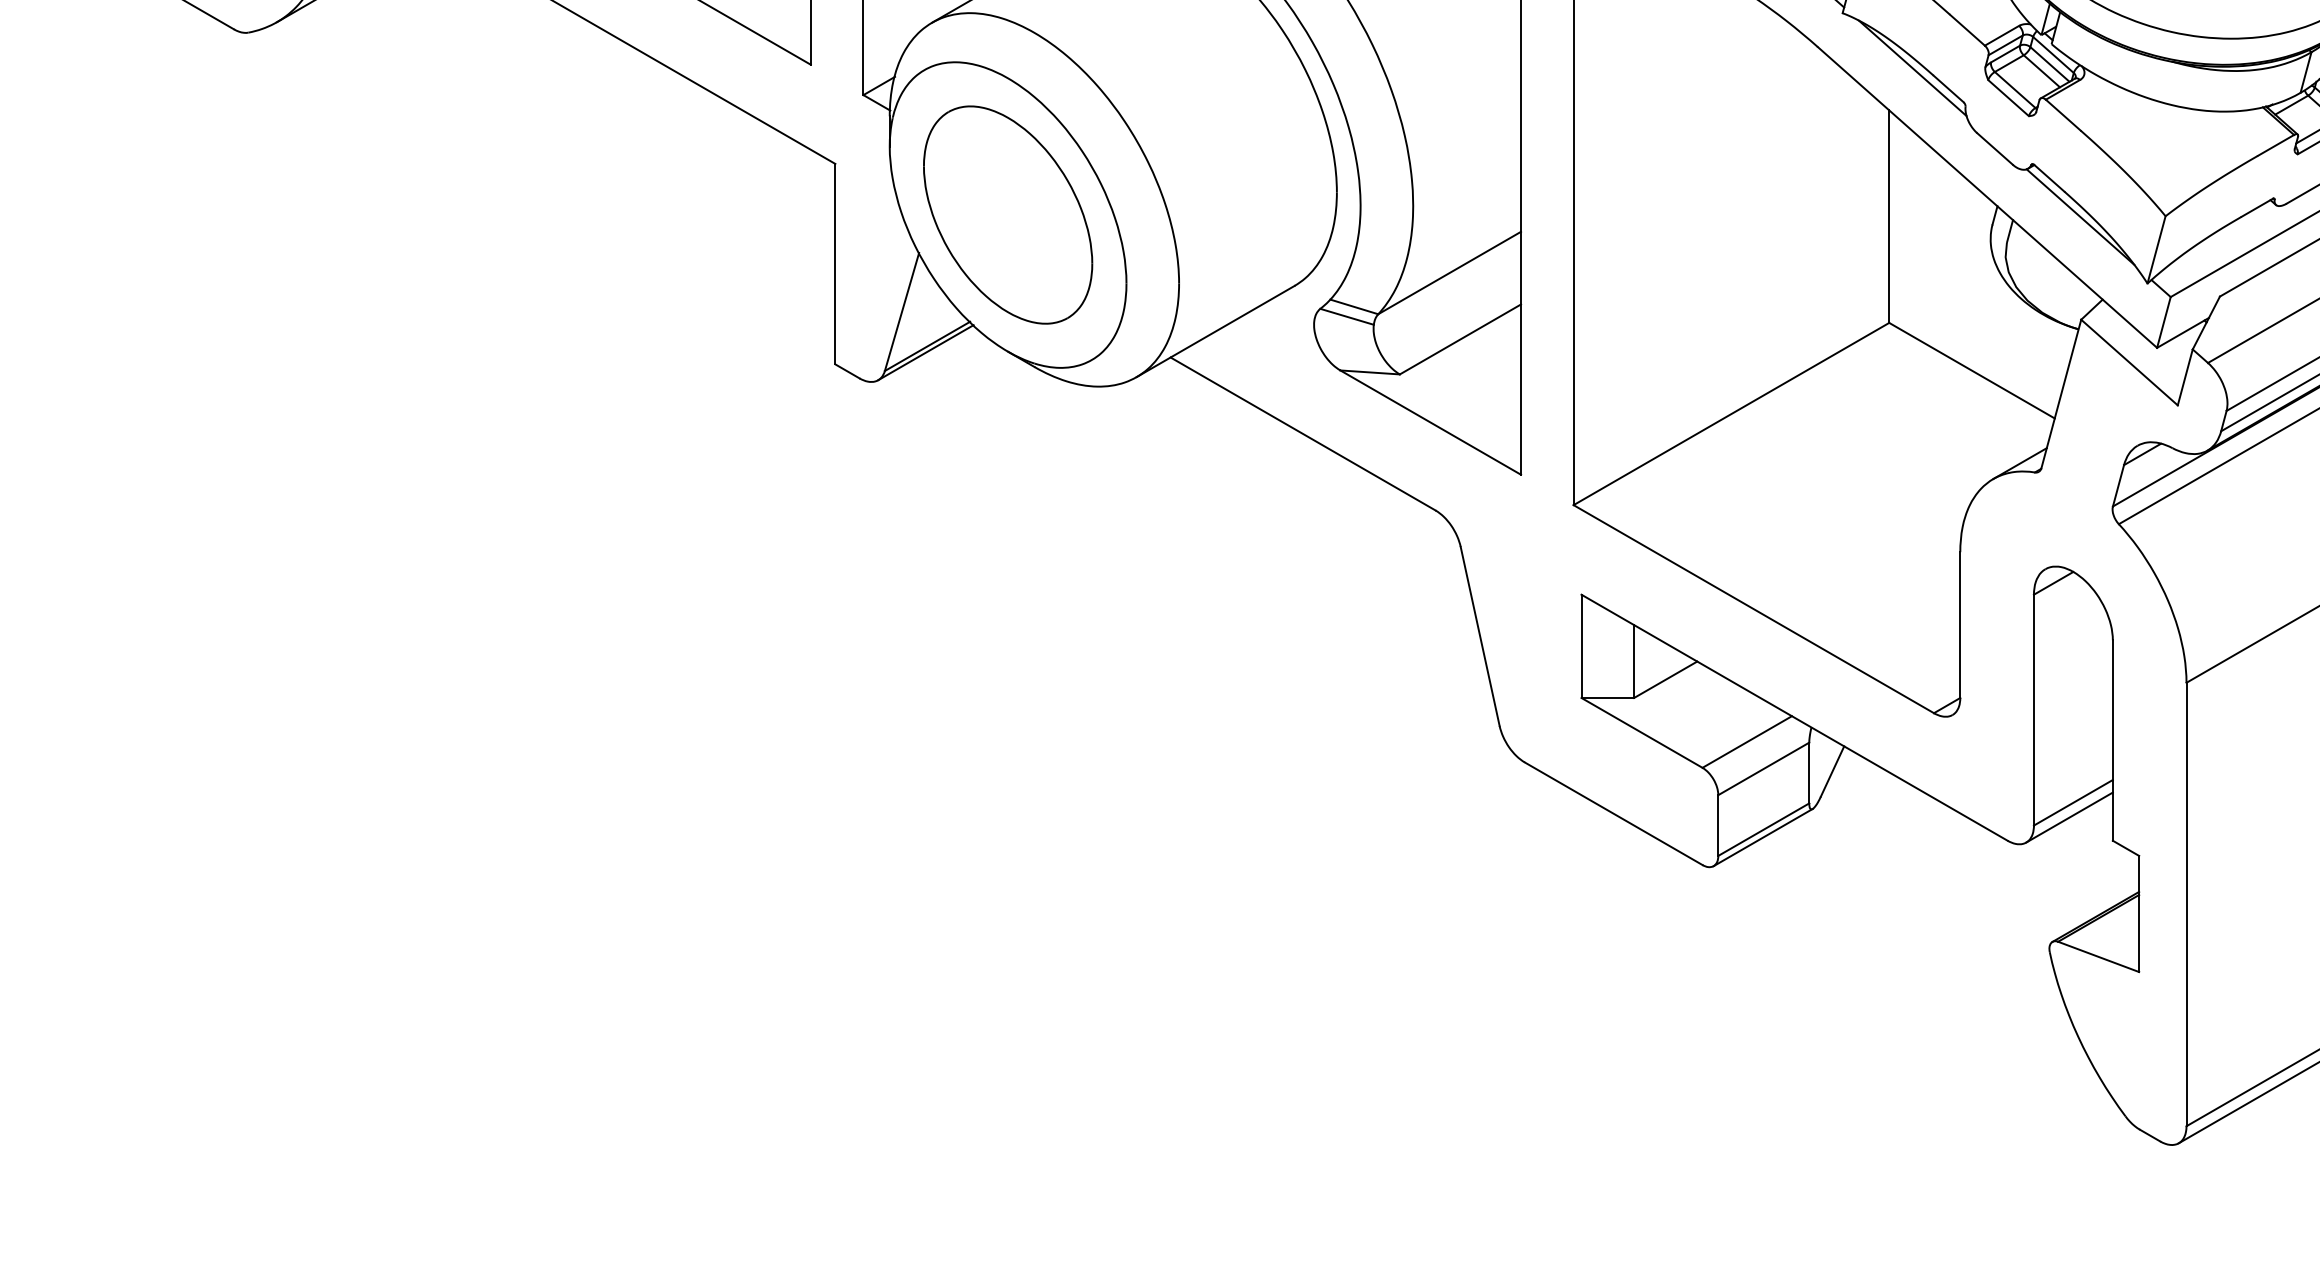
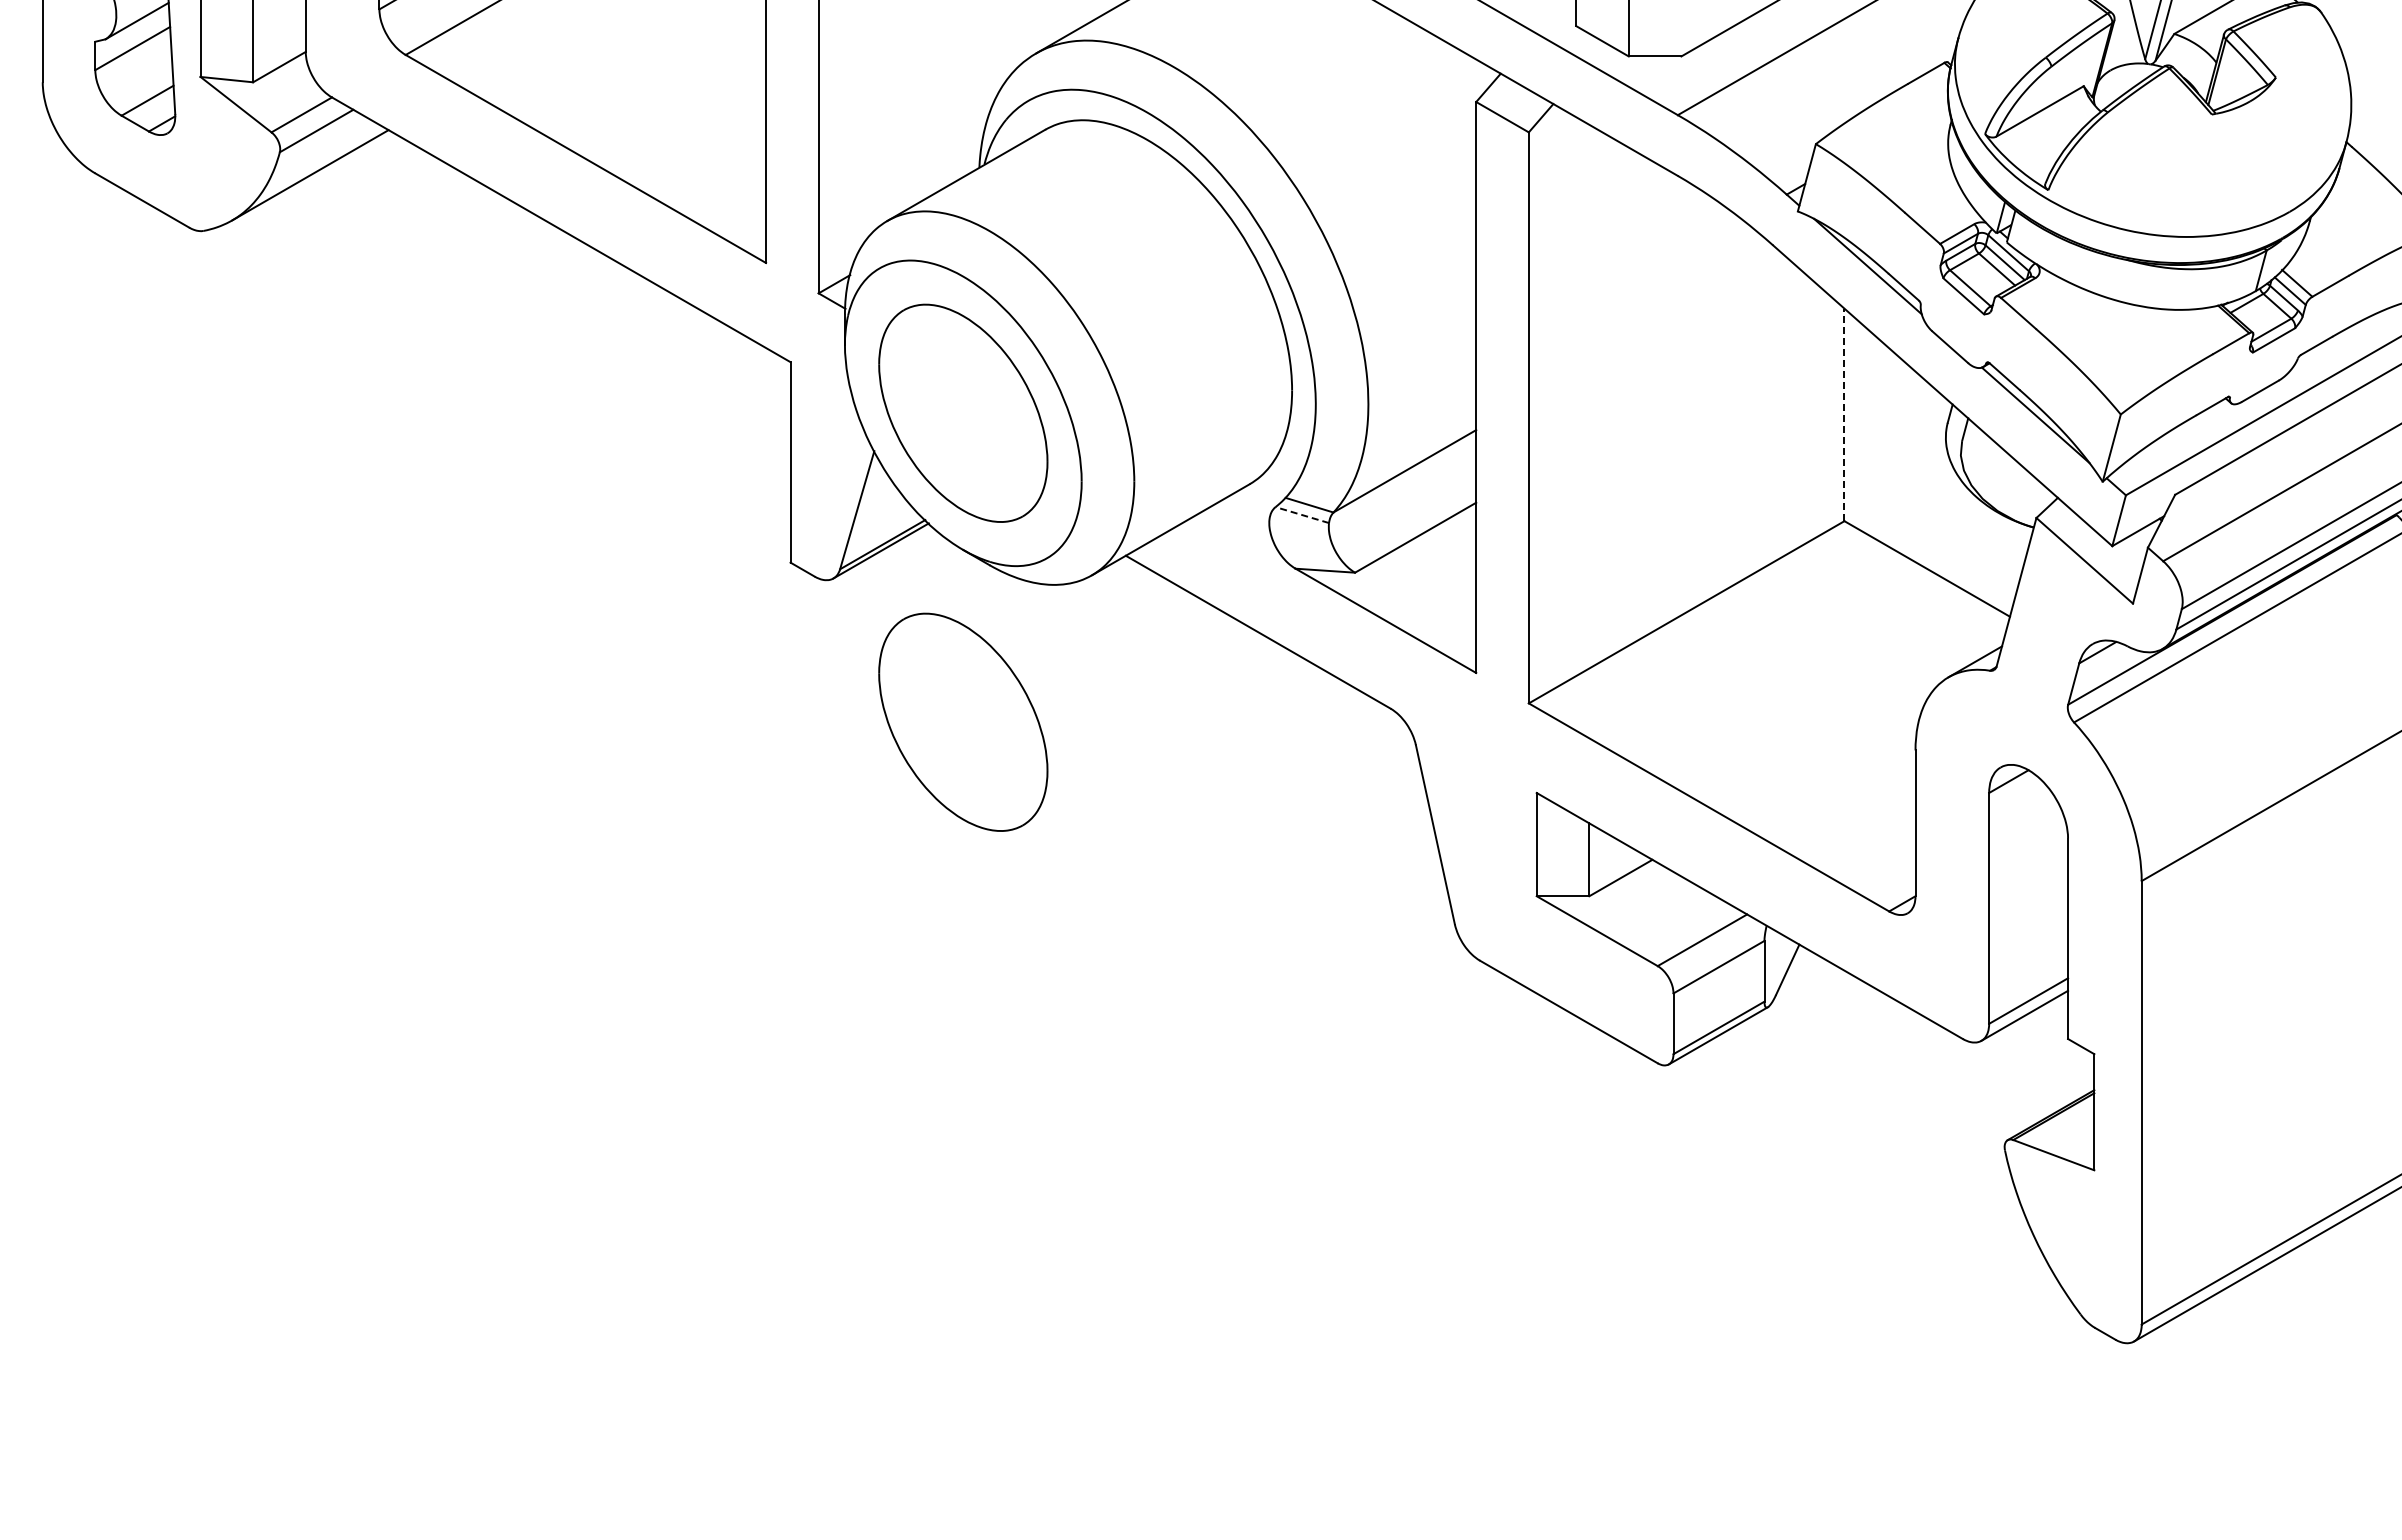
line: (1889, 216) -> (1844, 414), solid -> dashed
line: (1347, 317) -> (1302, 515), solid -> dashed
part: (1008, 523) -> (963, 721), added

